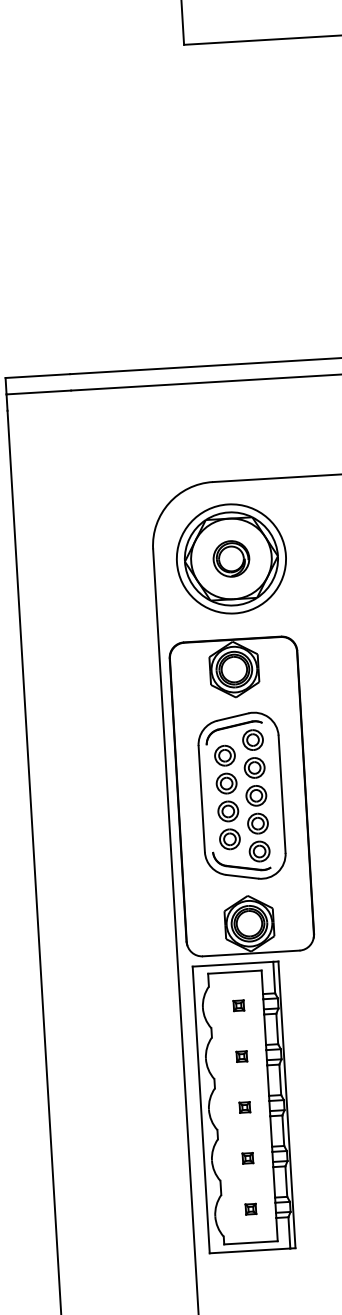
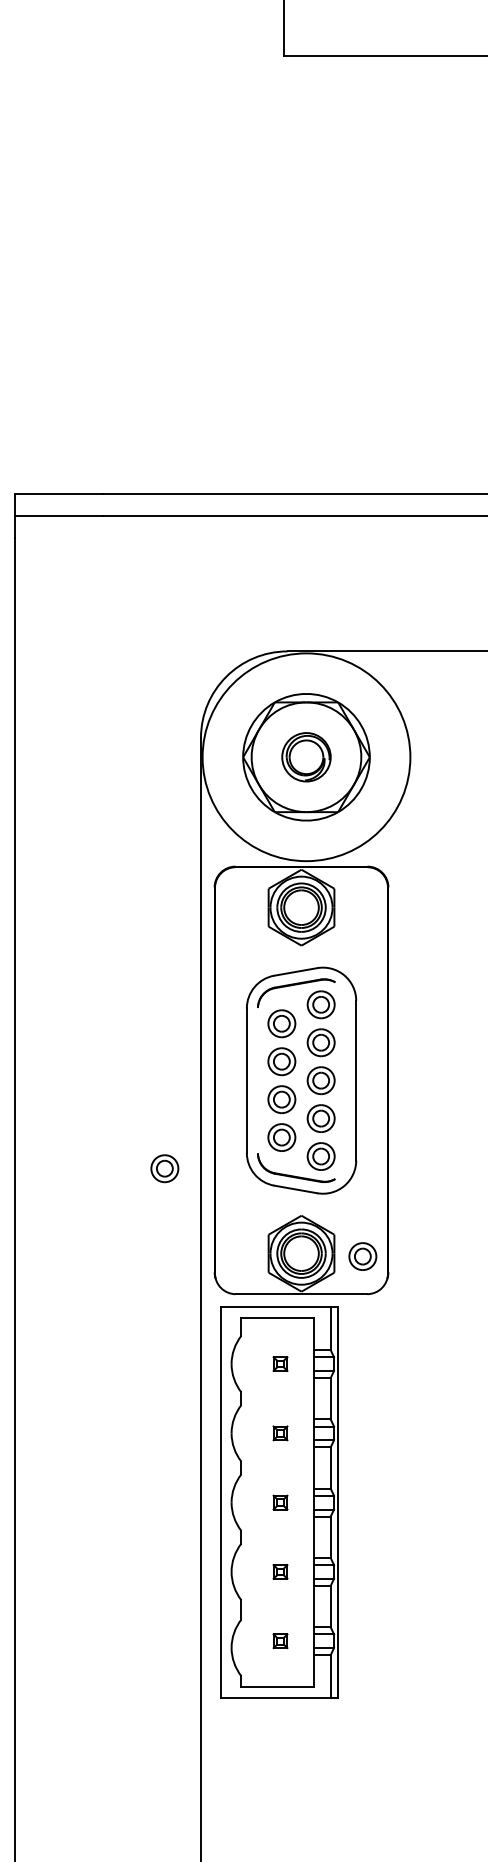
circle: (231, 559) -> (306, 757), size x1.4
part: (145, 867) -> (164, 1168), added
part: (294, 923) -> (362, 1256), added

